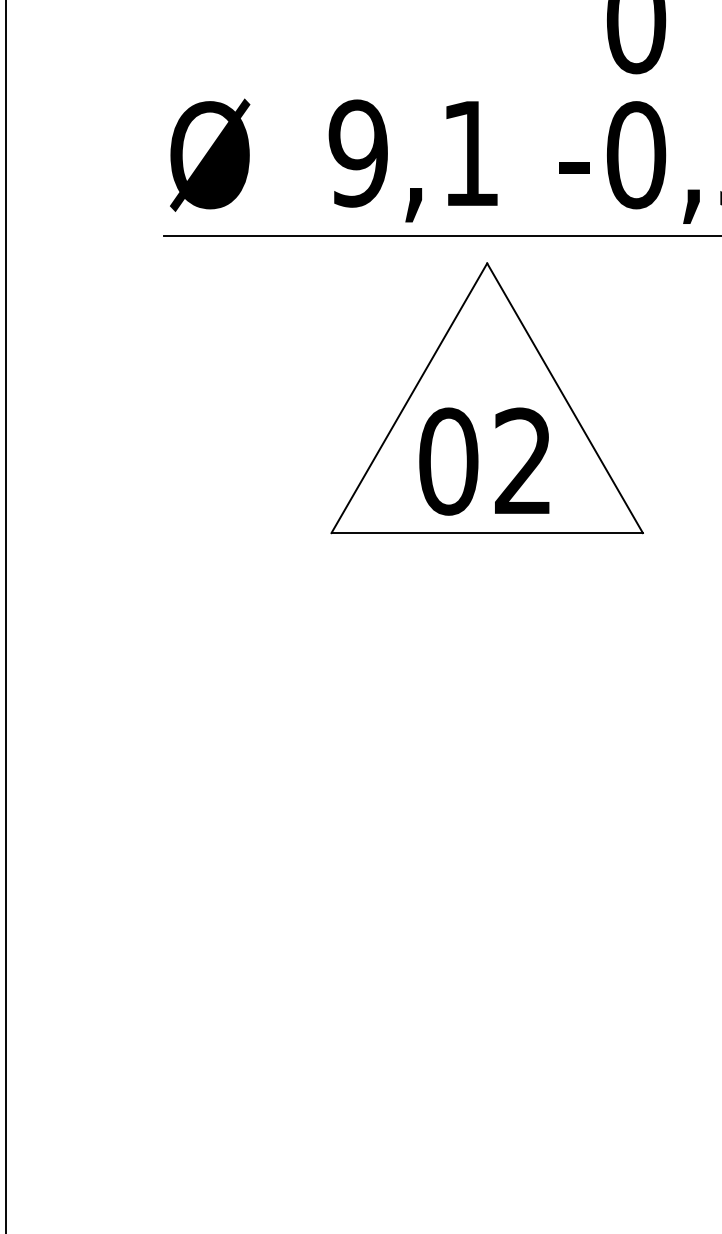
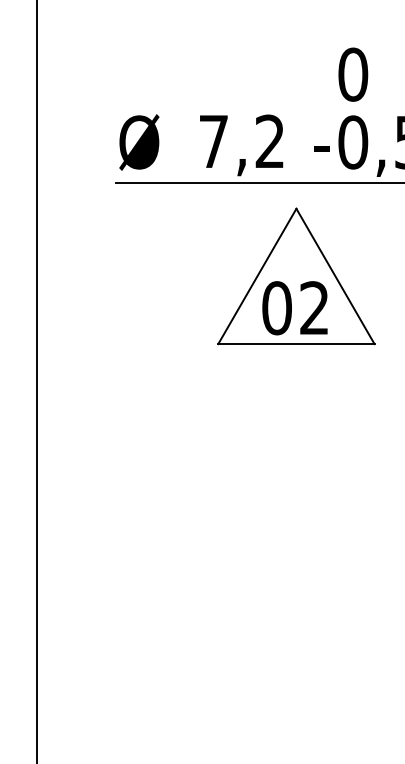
text: (413, 153) -> (241, 141), 9,1 -> 7,2
part: (487, 398) -> (296, 276), moved

